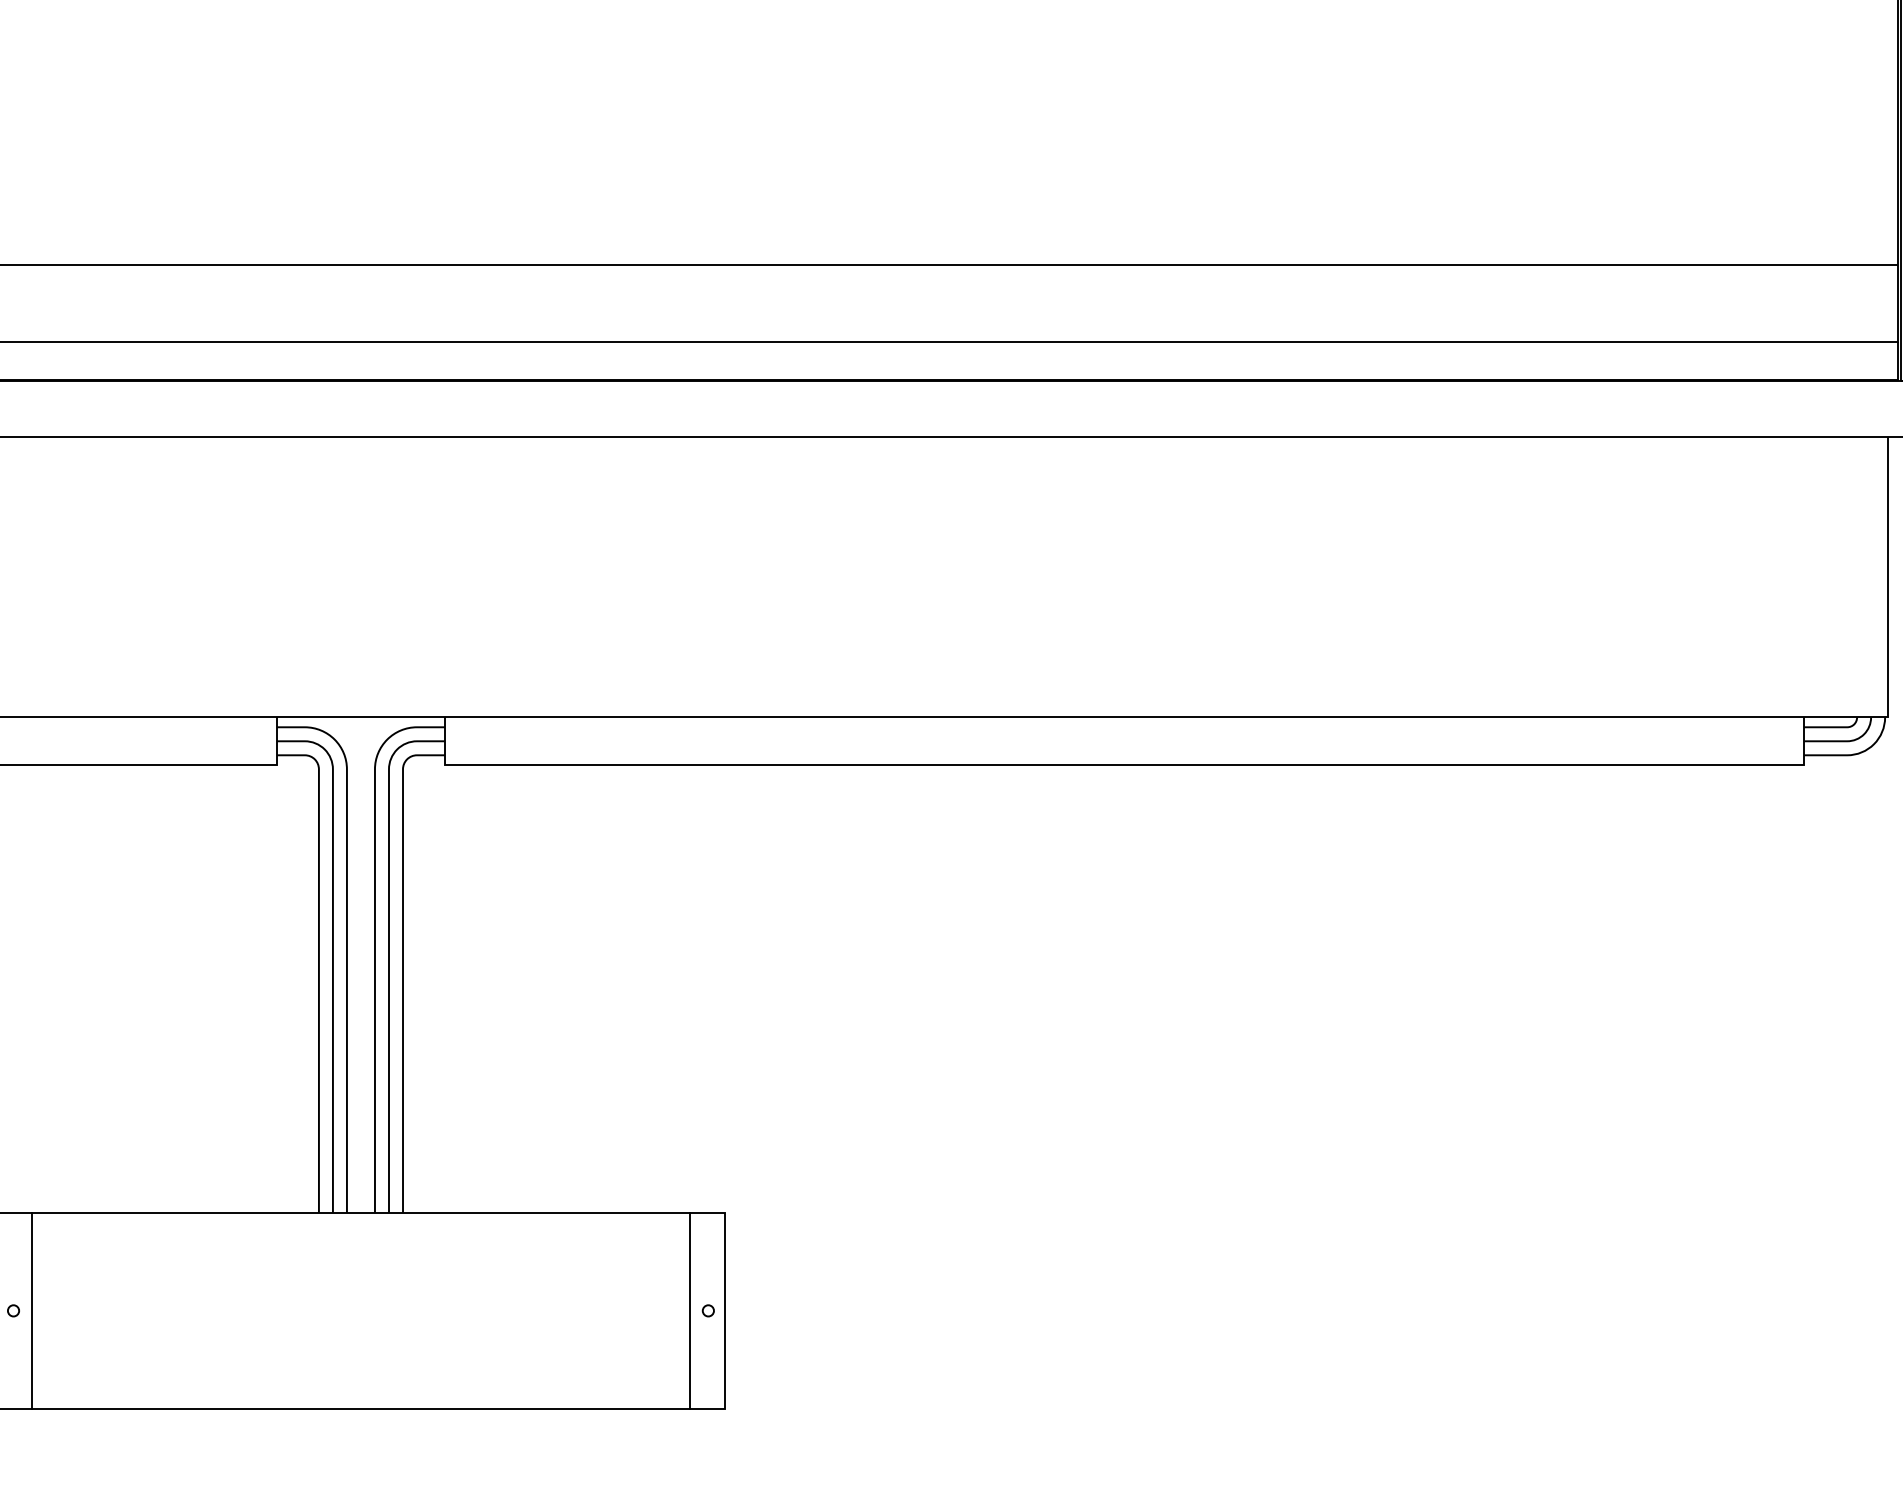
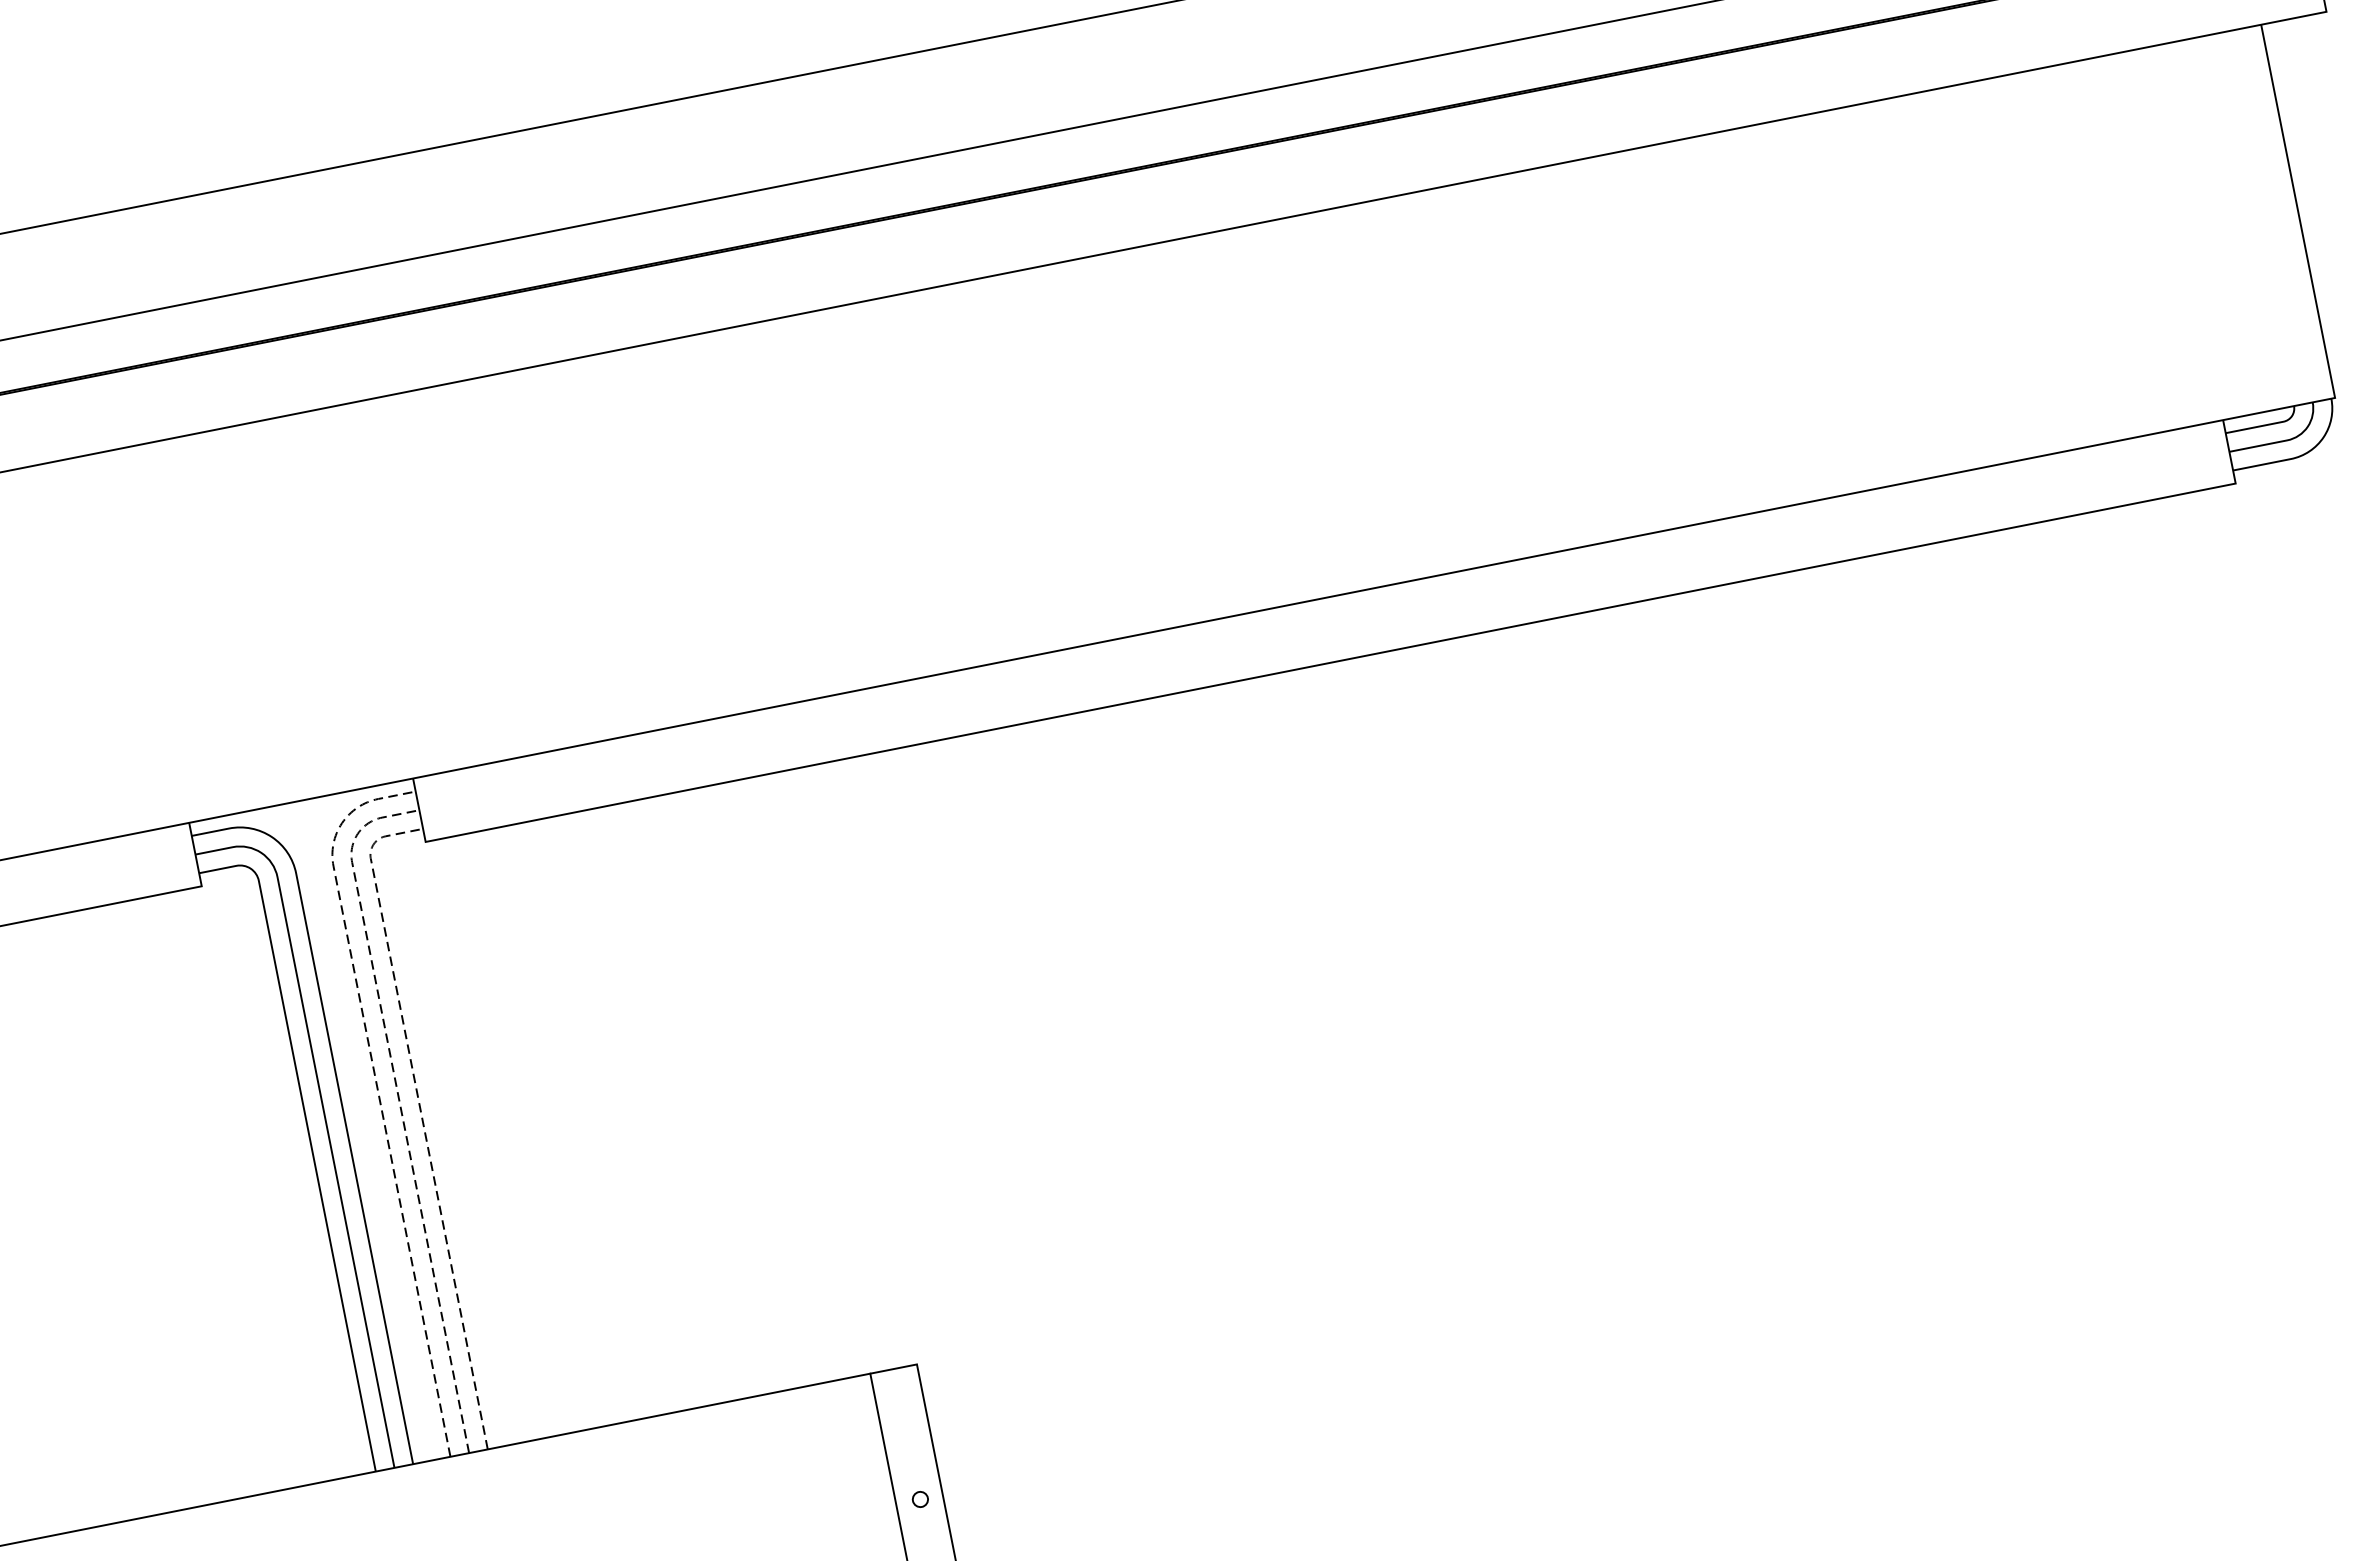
line: (374, 936) -> (376, 1088), solid -> dashed
line: (388, 948) -> (398, 1101), solid -> dashed
line: (403, 960) -> (421, 1113), solid -> dashed

